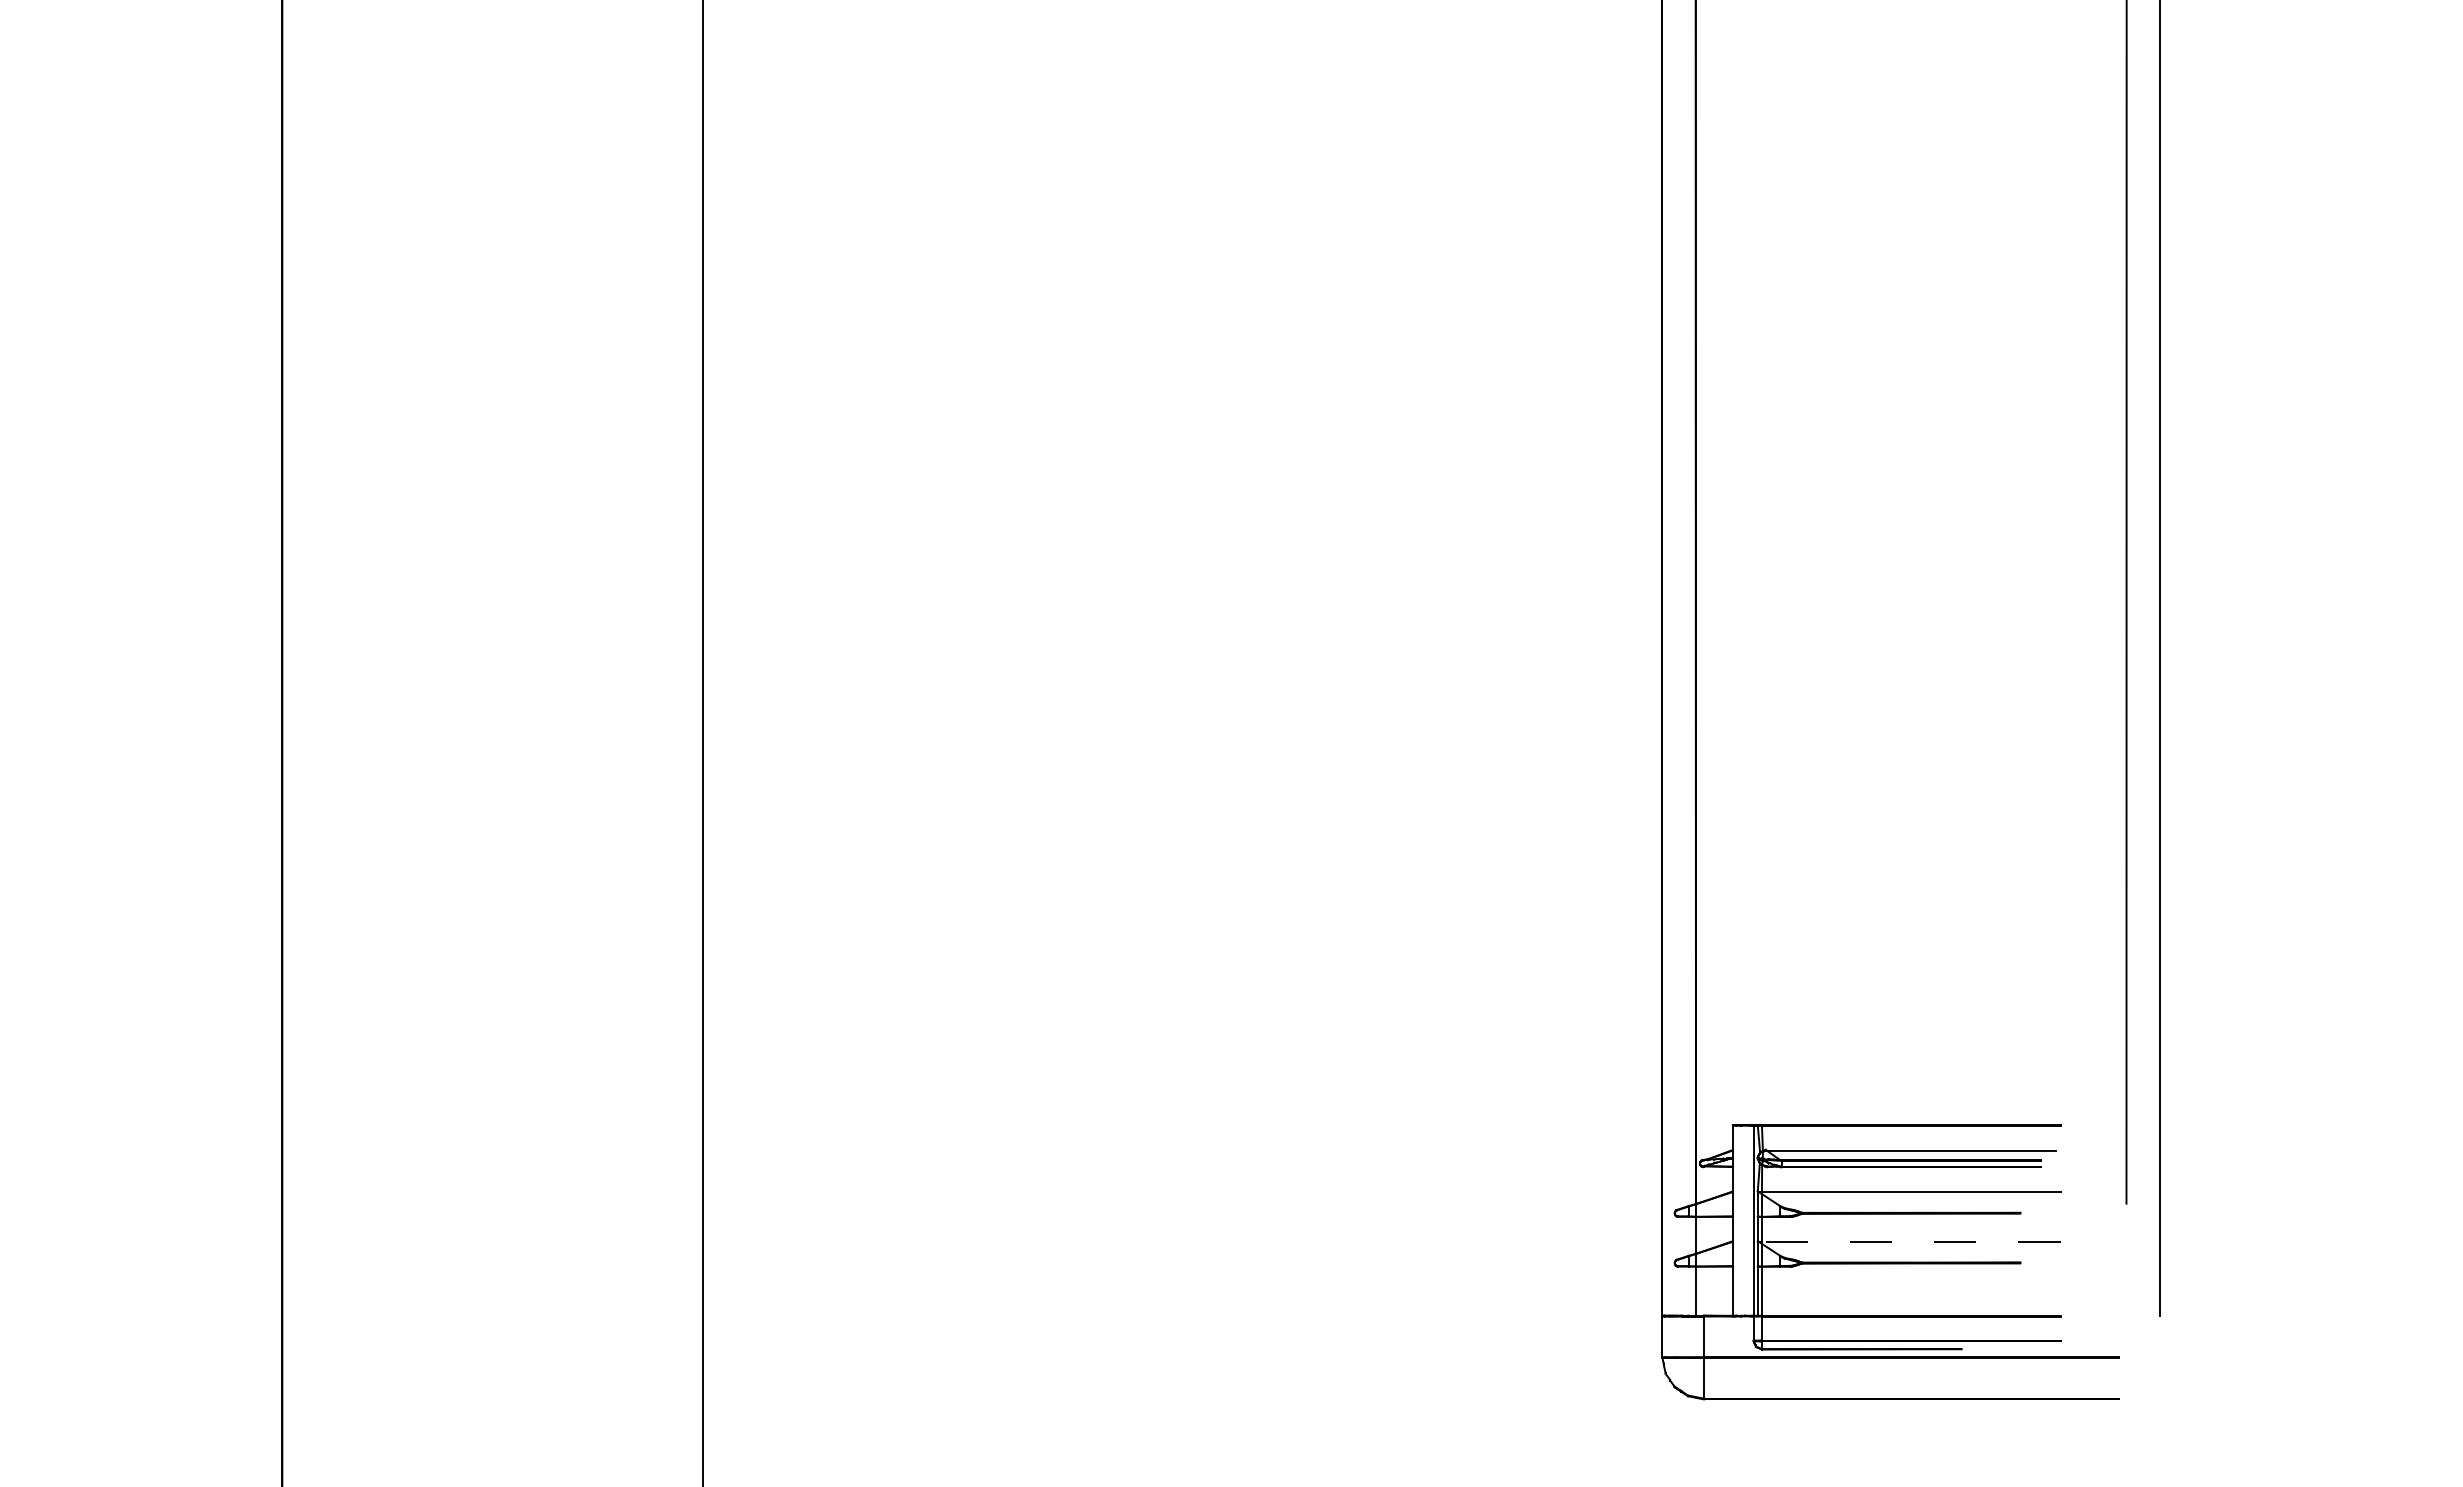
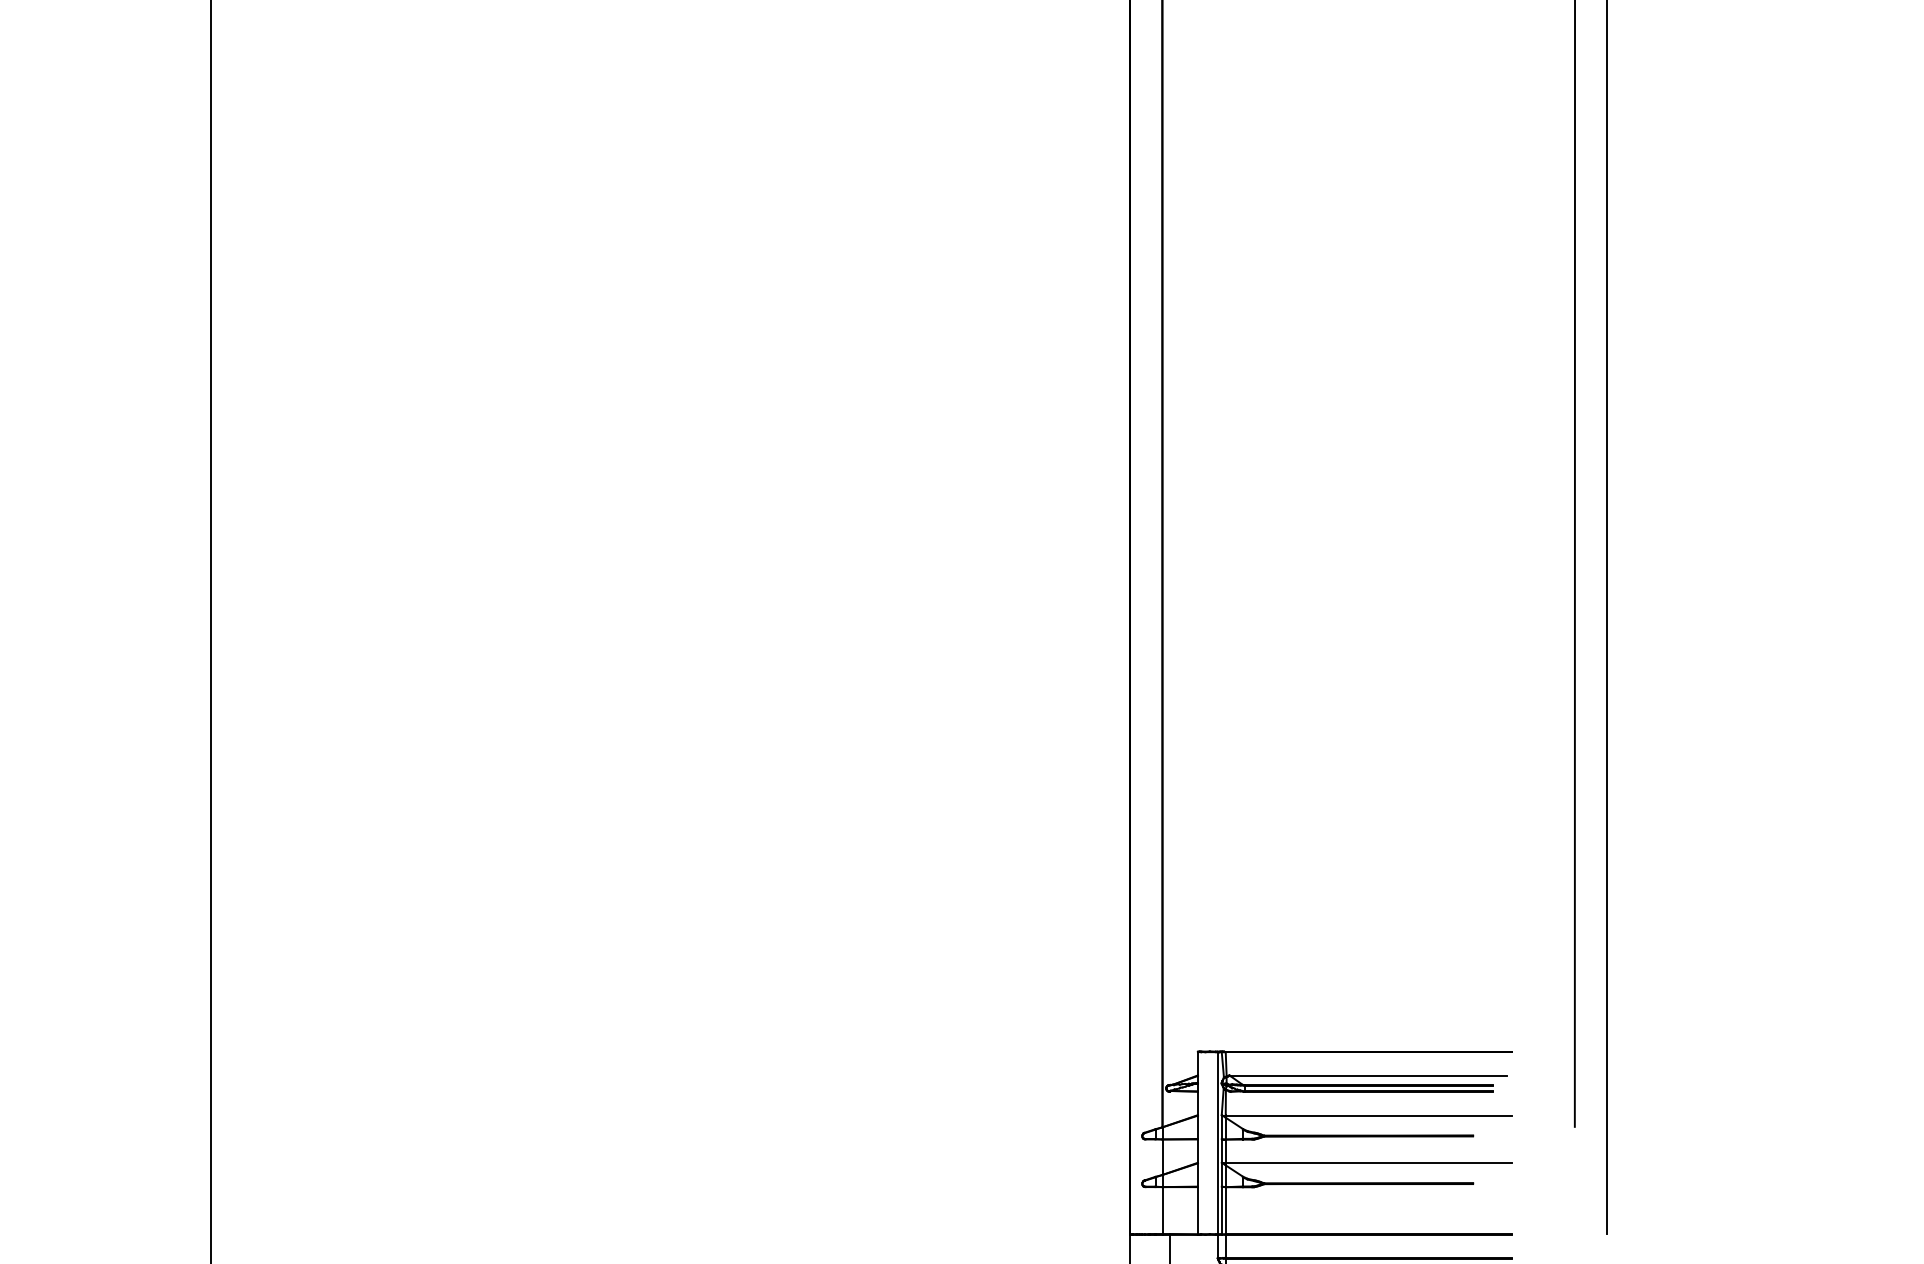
line: (1910, 1241) -> (1367, 1163), dashed -> solid

